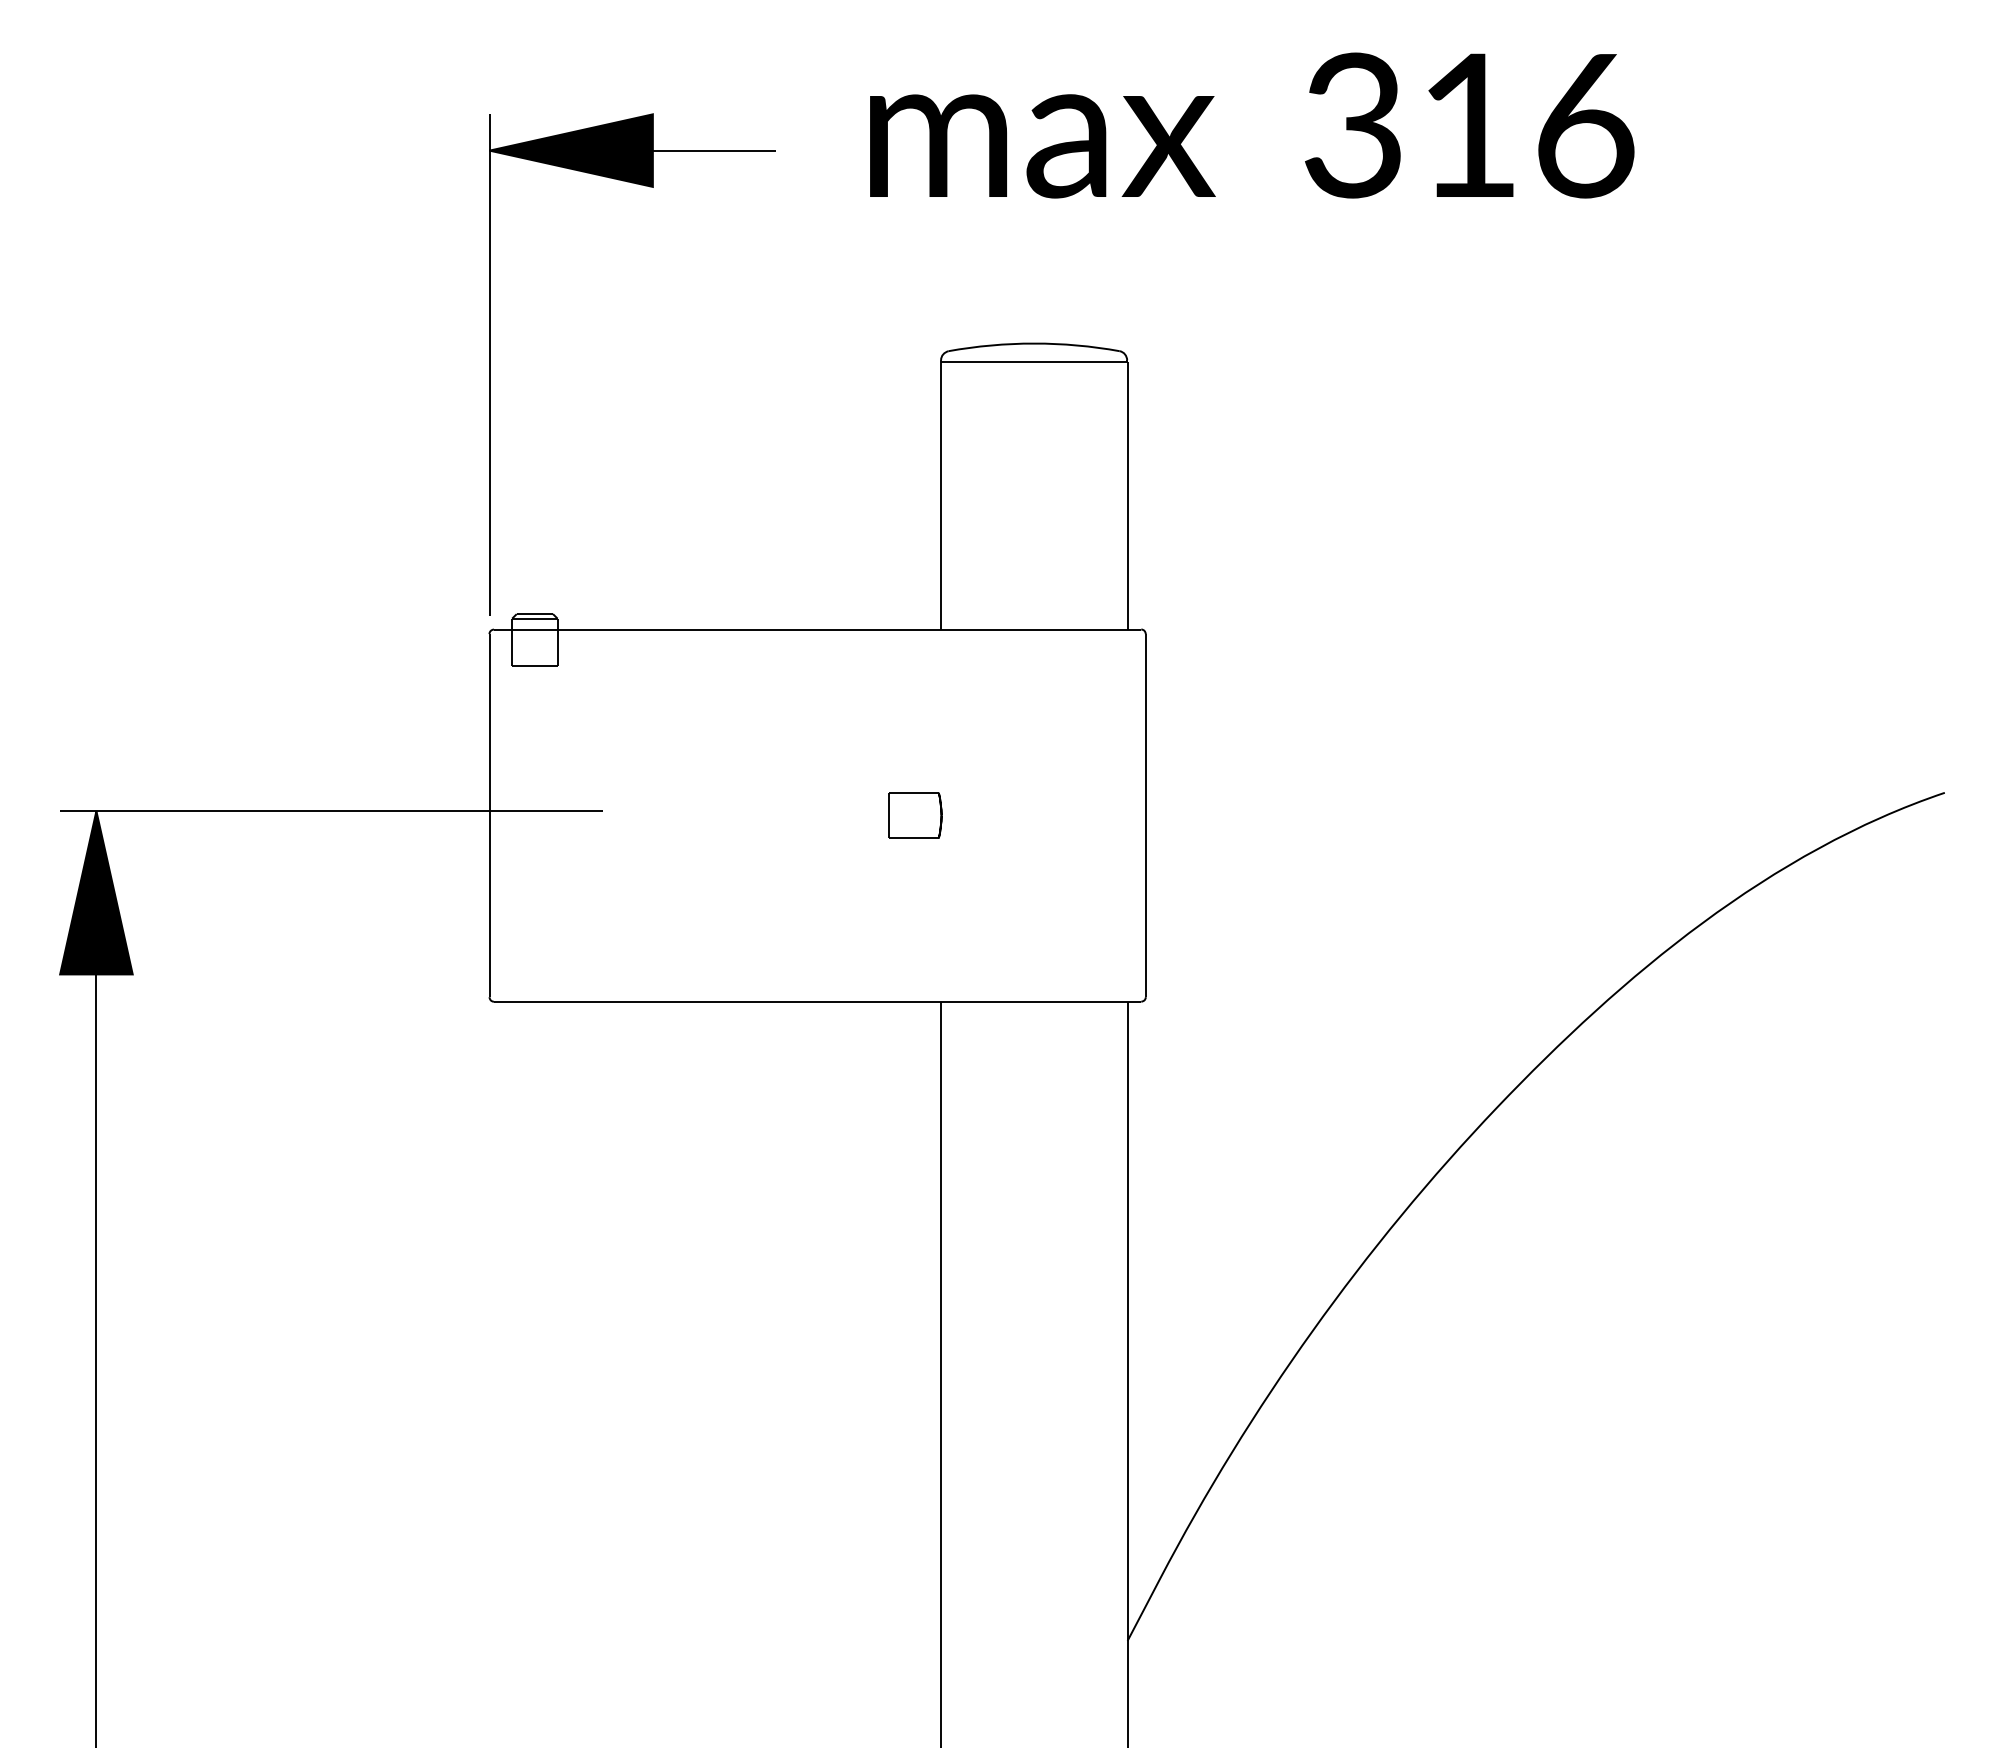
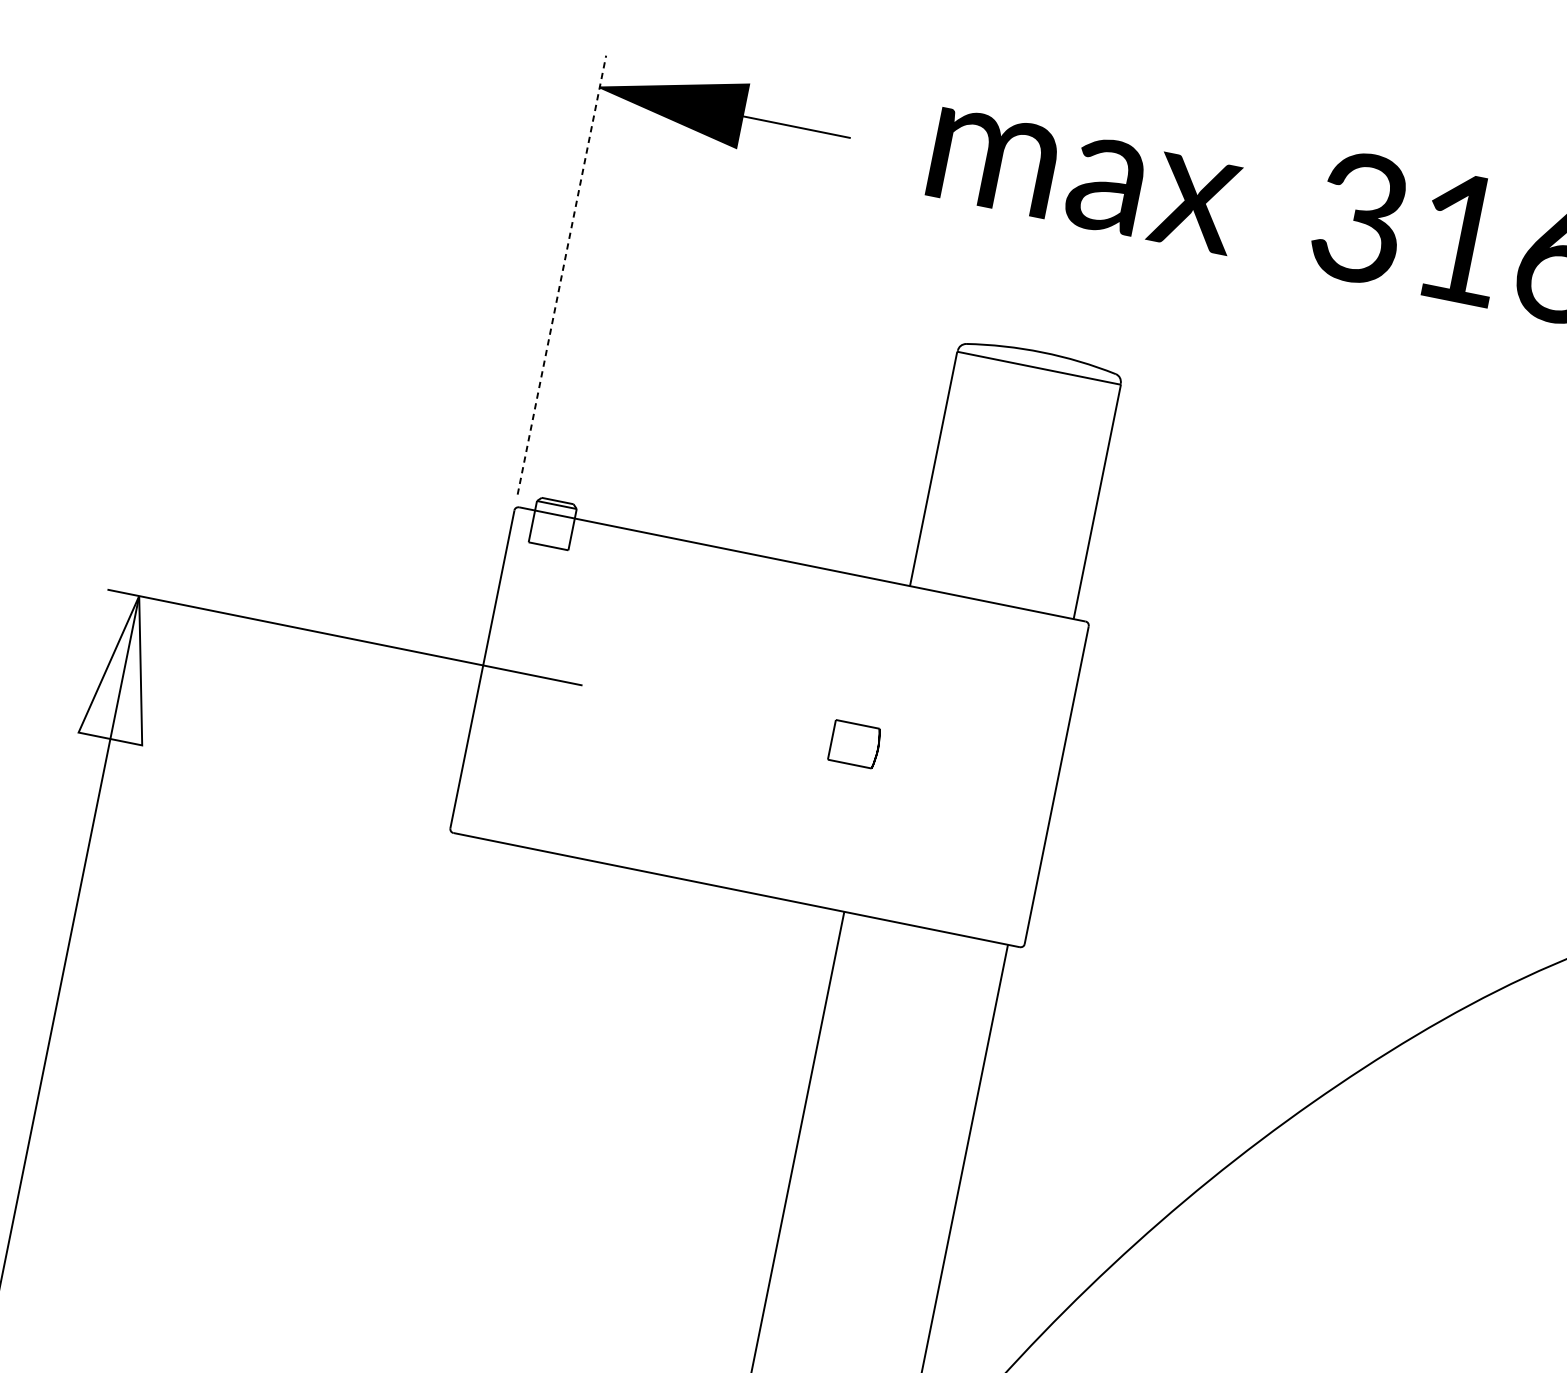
line: (489, 365) -> (561, 275), solid -> dashed
fill: (96, 892) -> (124, 667), removed

